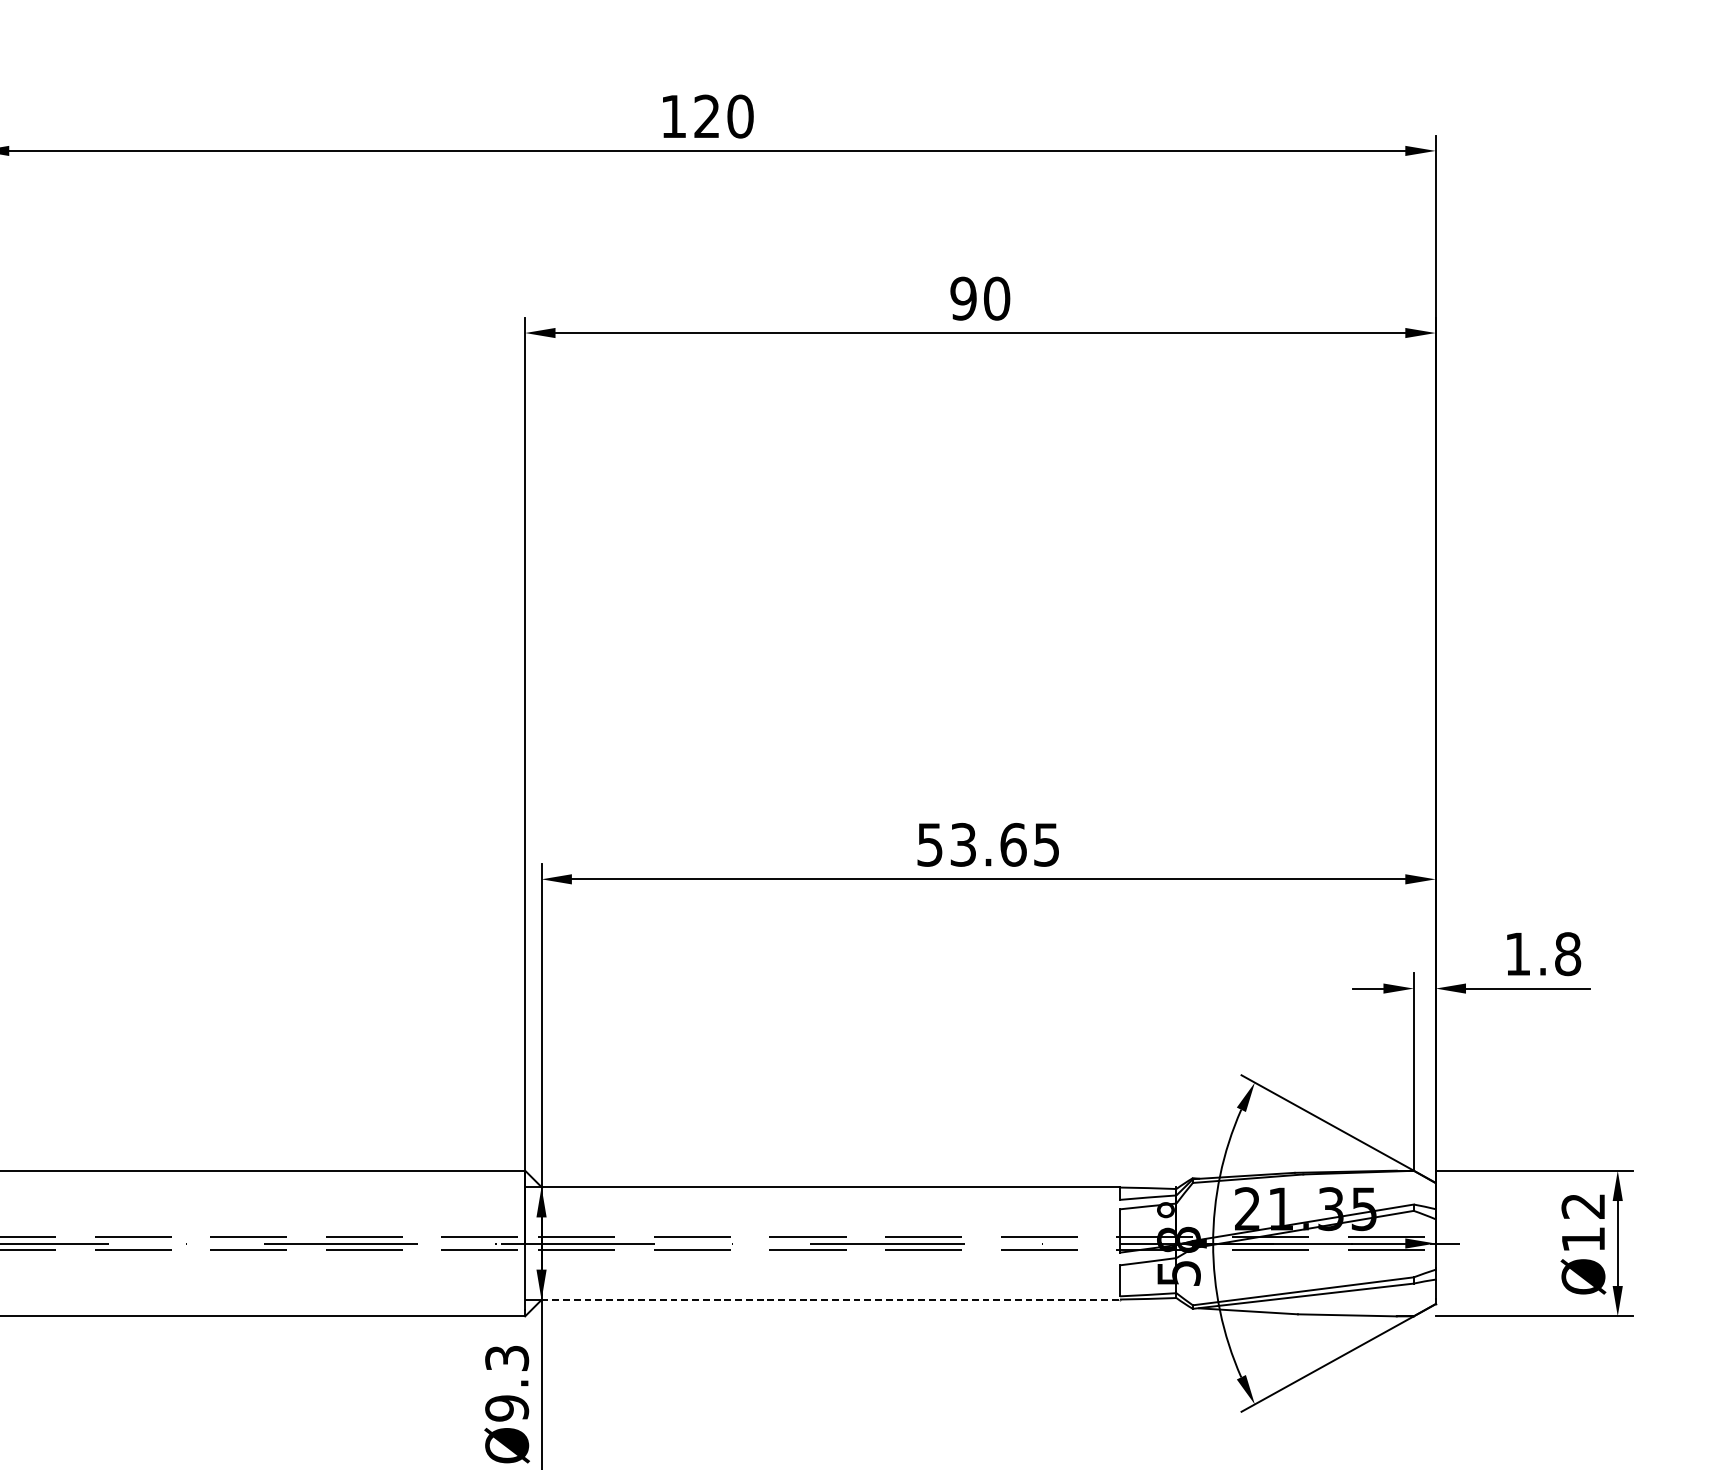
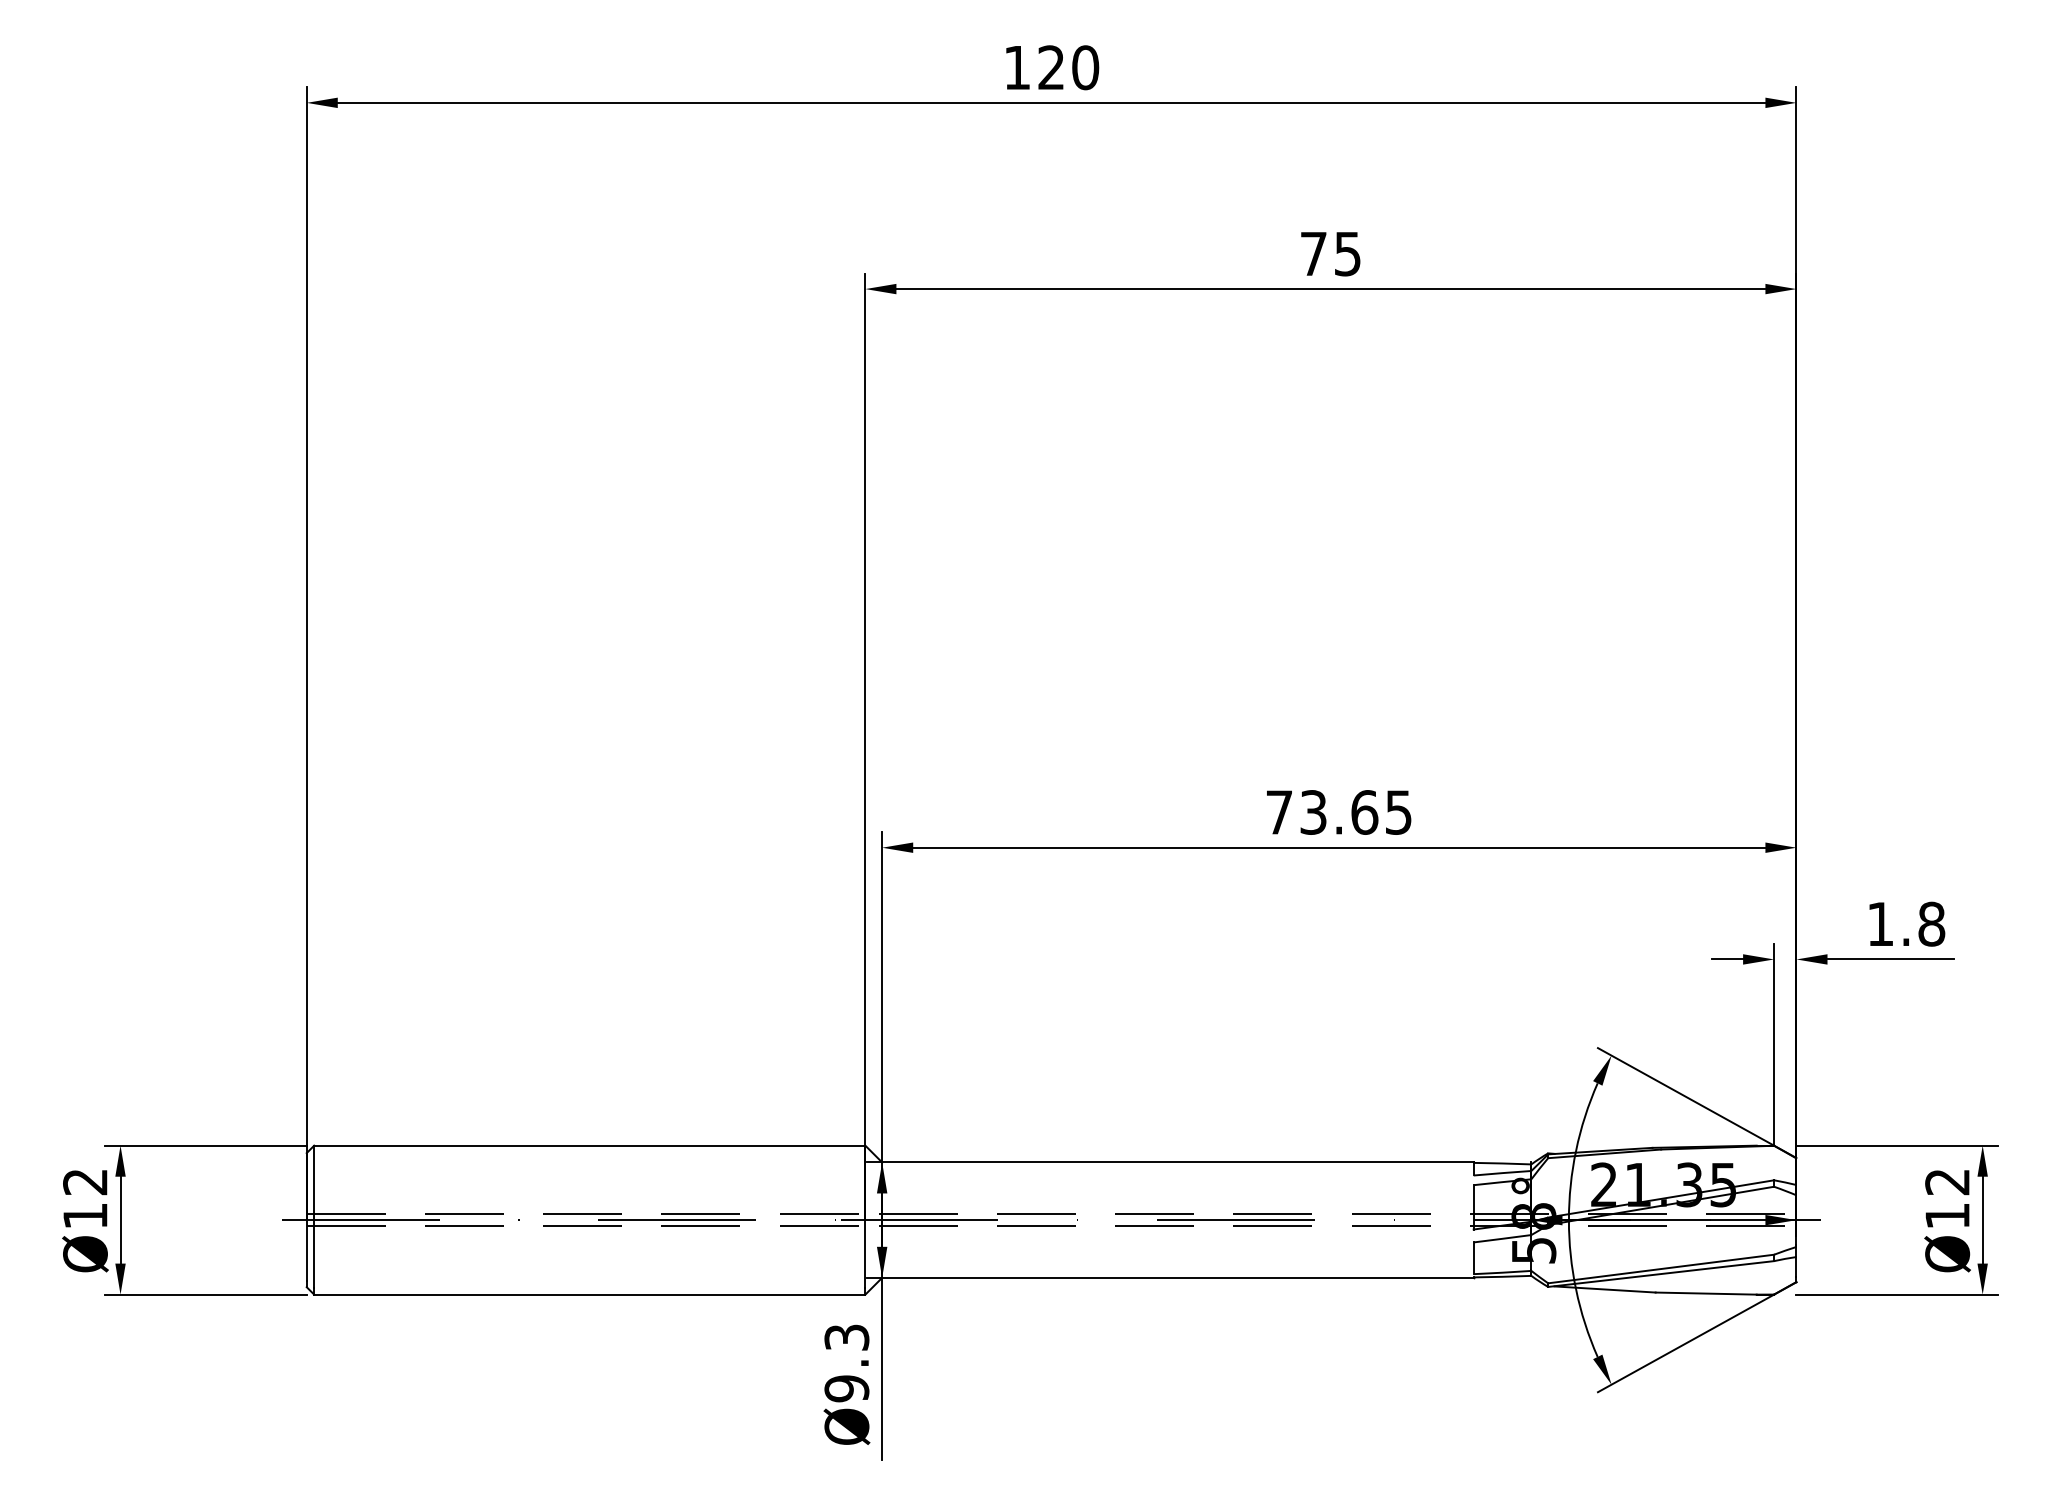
text: (979, 298) -> (1330, 253), 90 -> 75
text: (929, 844) -> (1278, 812), 53.65 -> 73.65
line: (830, 1299) -> (1177, 1277), dashed -> solid

